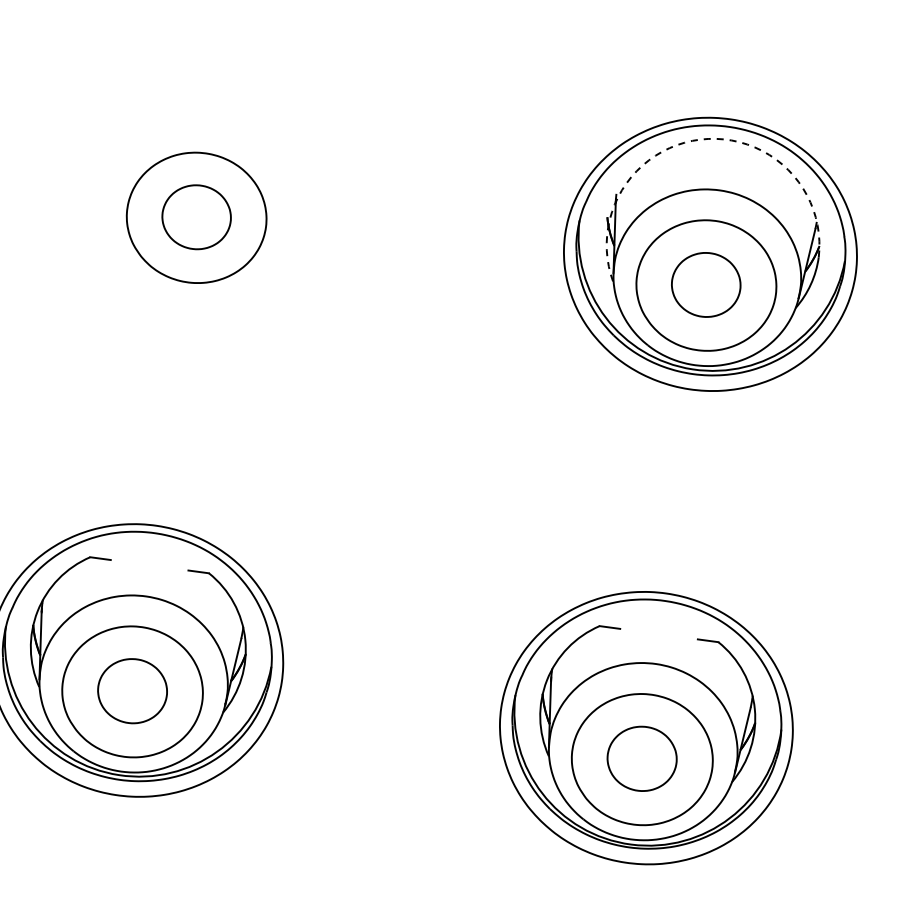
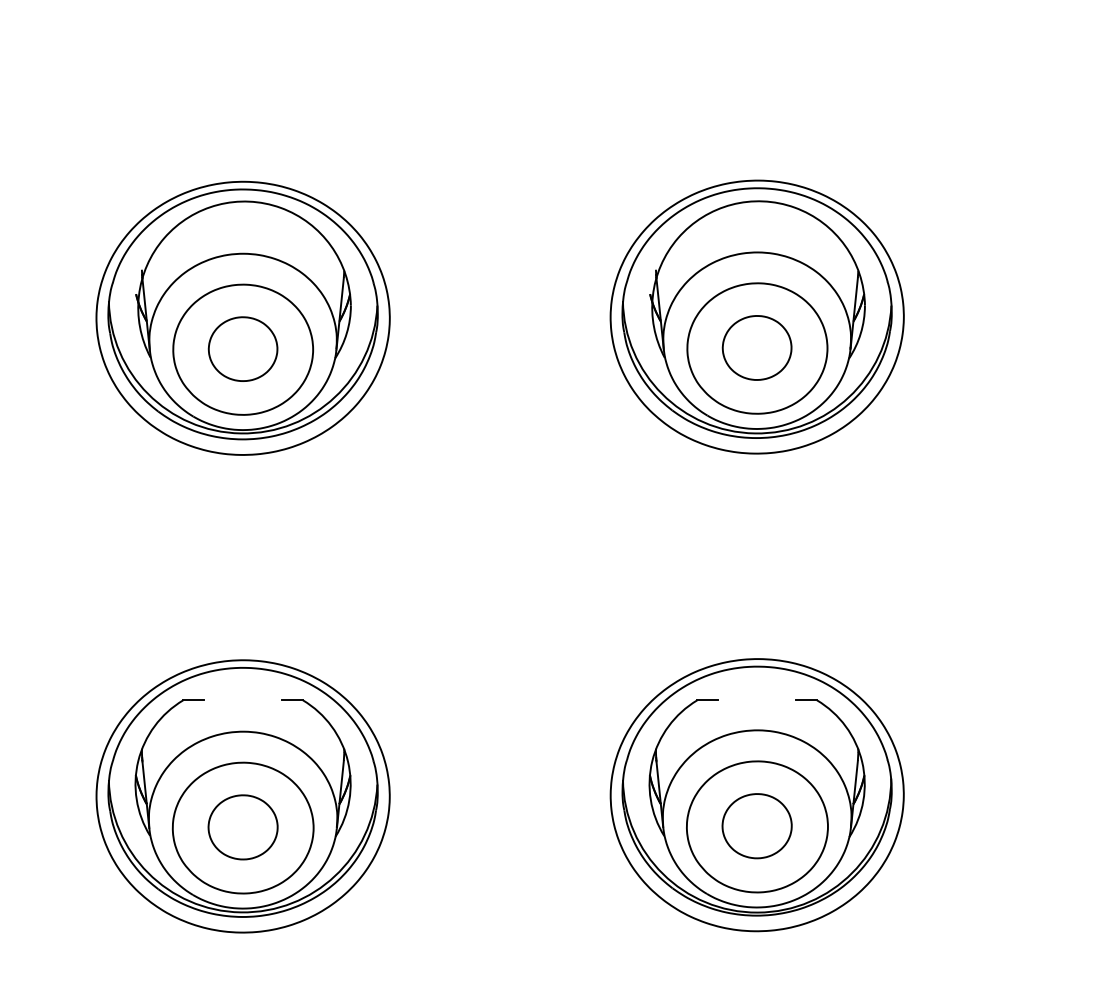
arc: (700, 139) -> (731, 204), dashed -> solid
part: (200, 185) -> (242, 317), added

